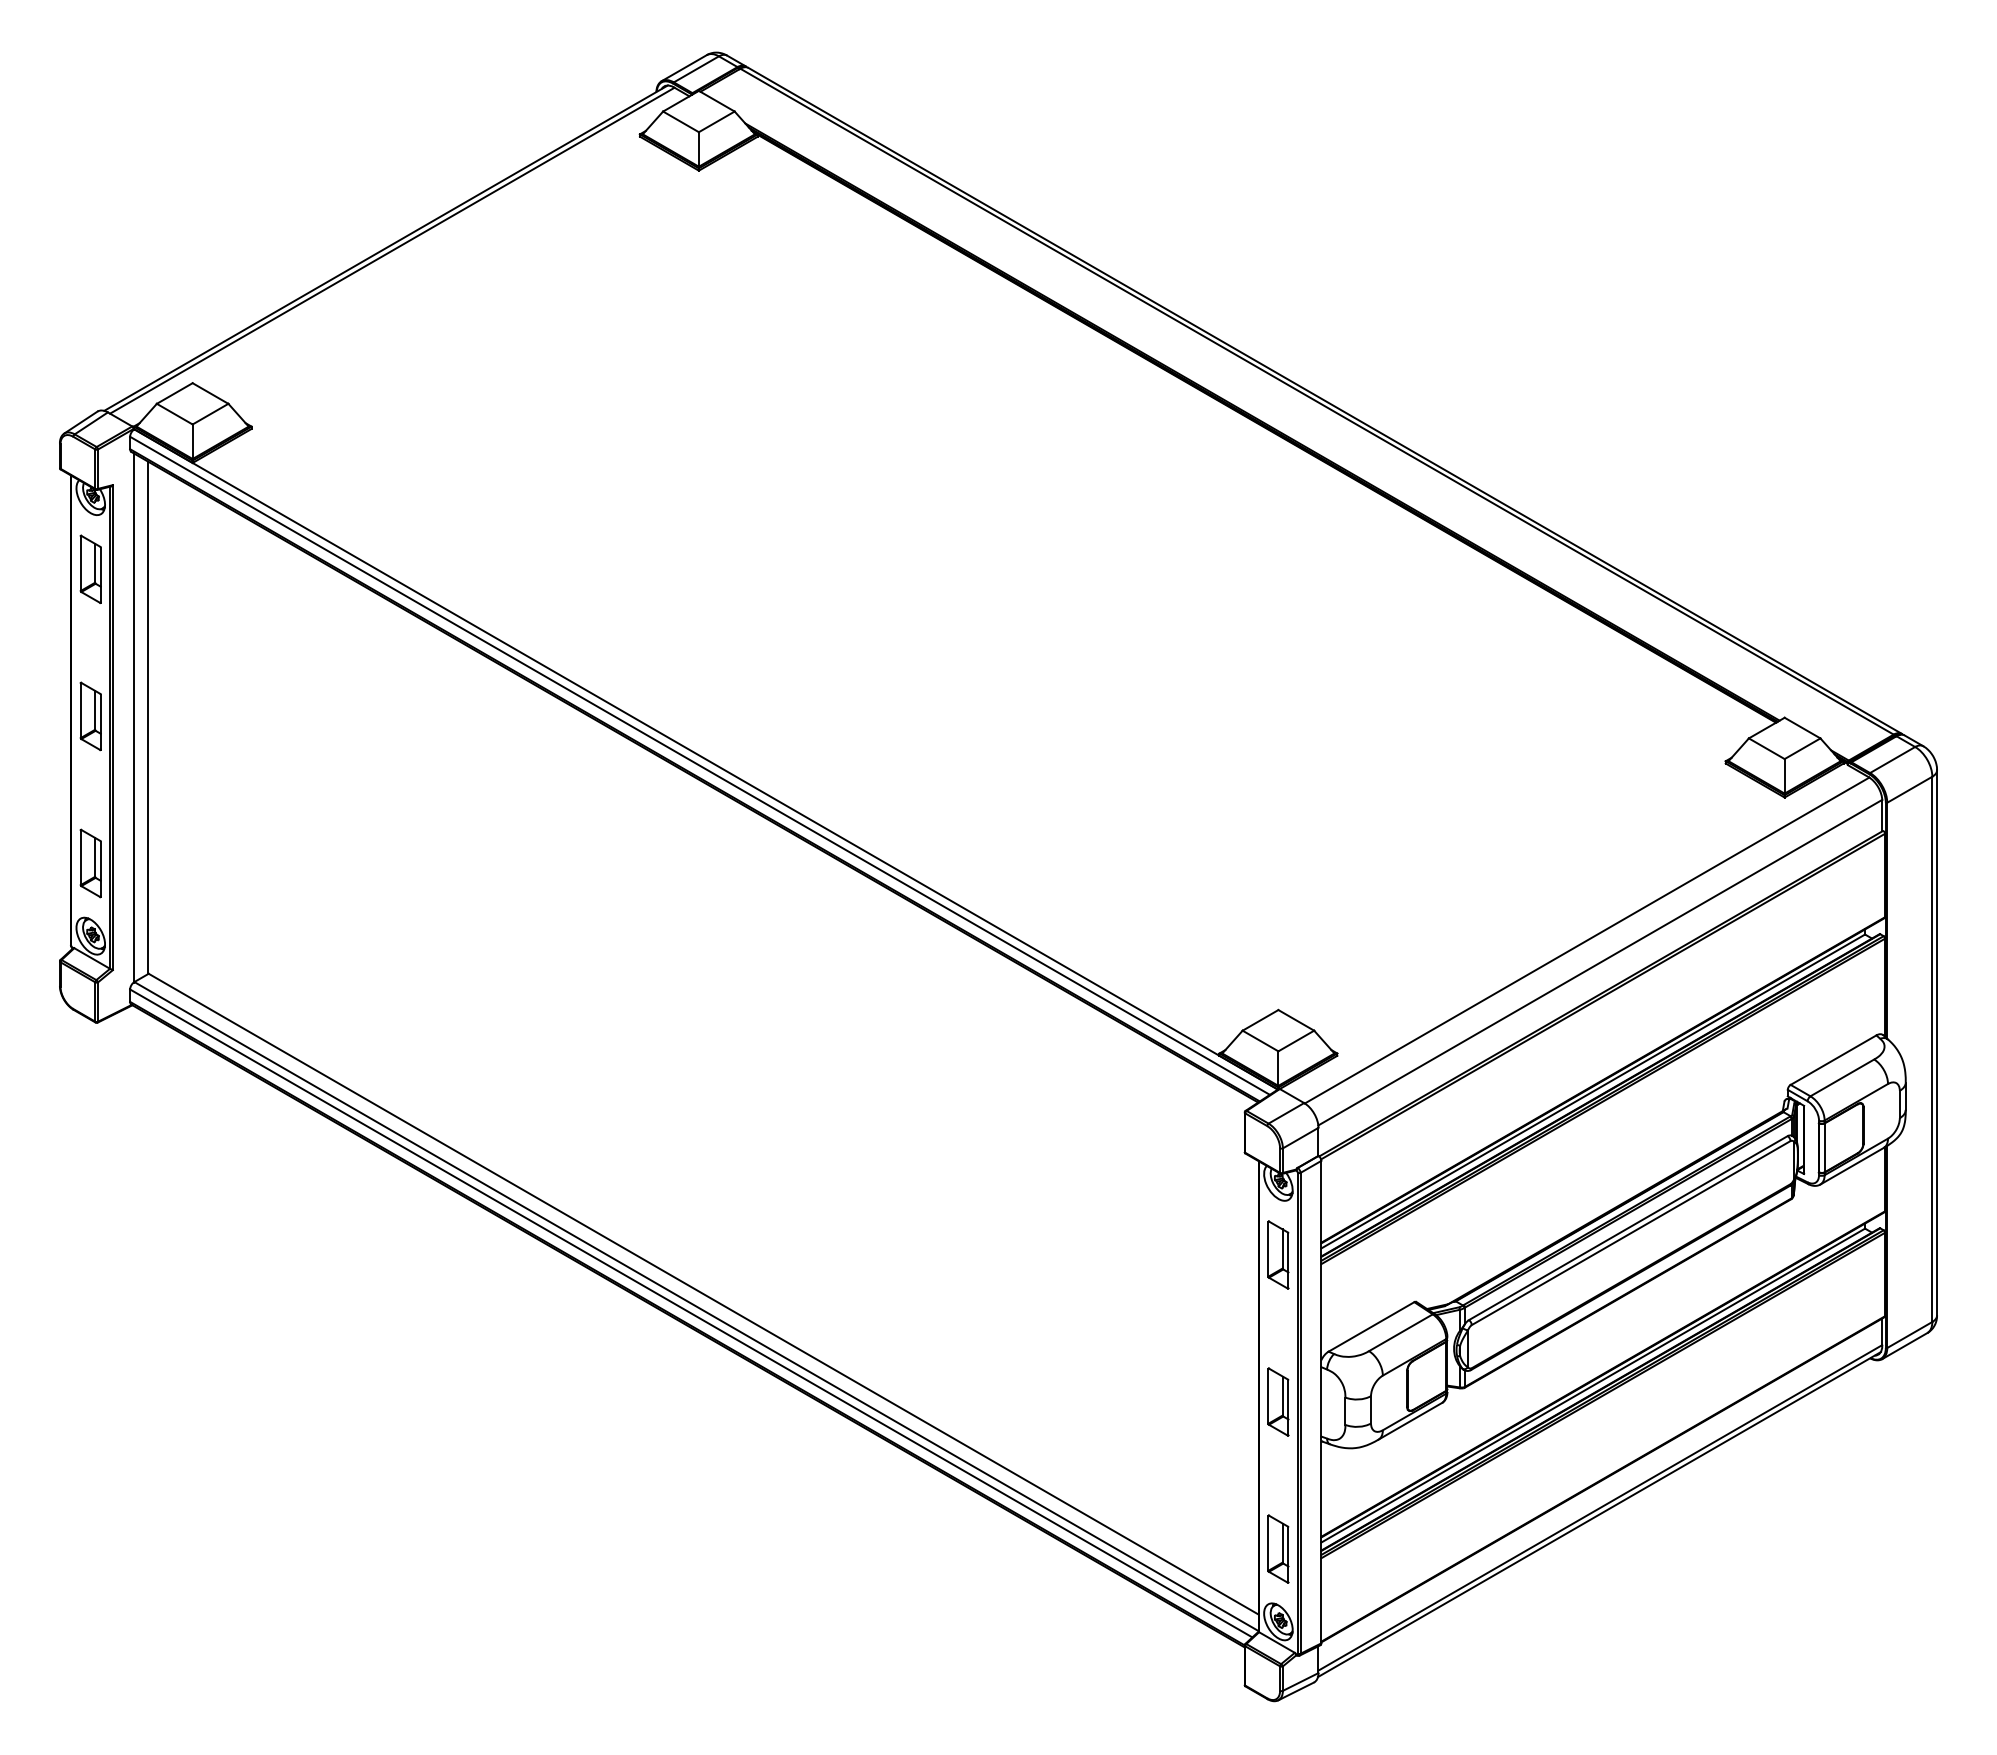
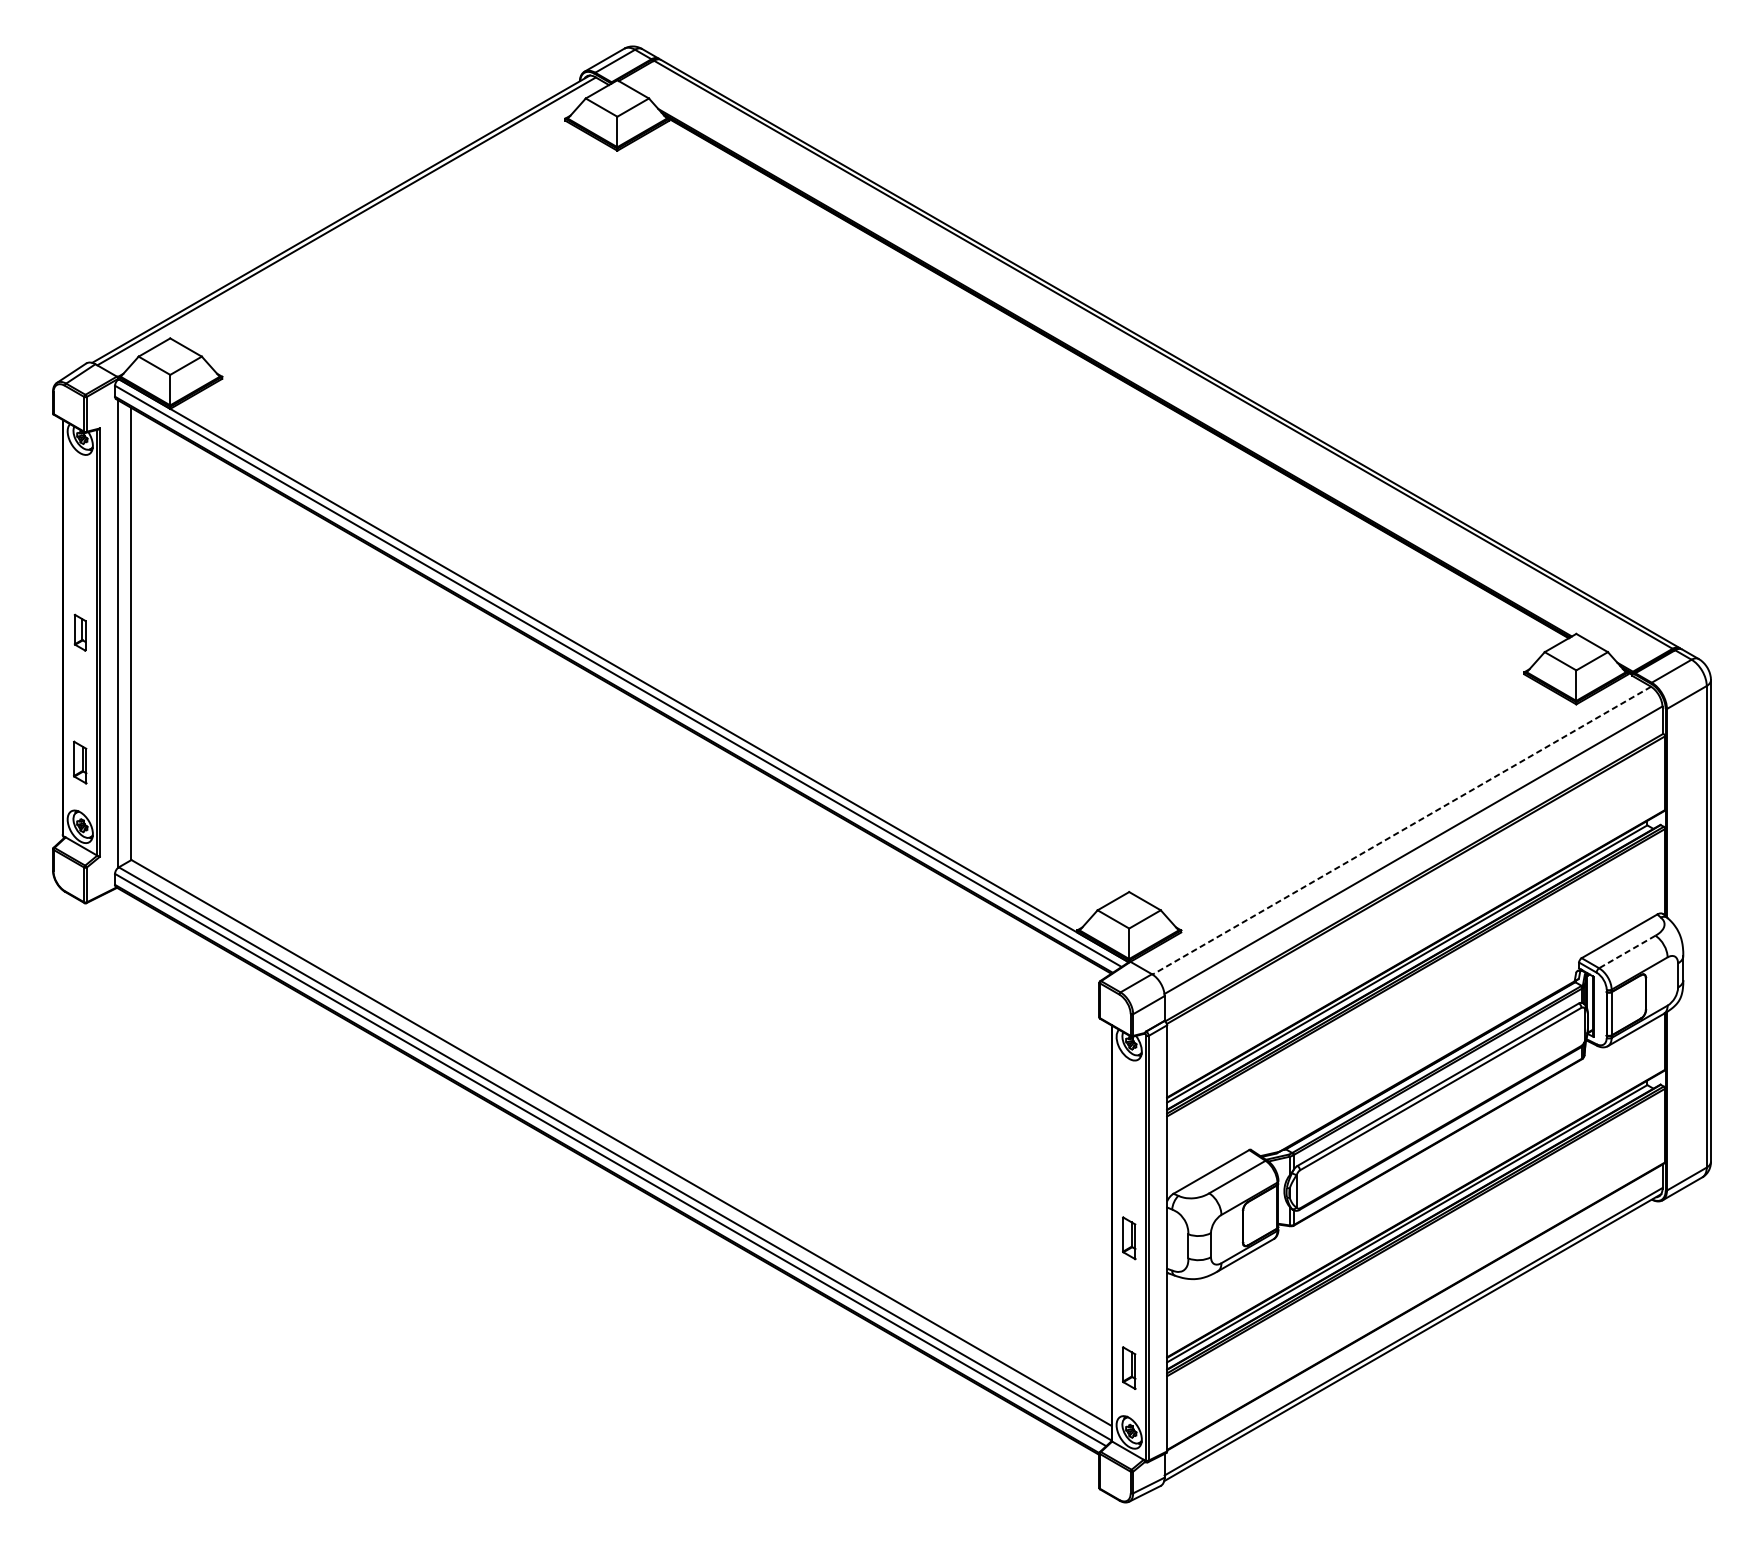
part: (90, 568) -> (80, 502), removed
part: (90, 716) -> (80, 632), size x0.6
part: (90, 863) -> (80, 762), size x0.7
line: (1587, 940) -> (1402, 830), solid -> dashed
line: (1842, 1077) -> (1627, 951), solid -> dashed
part: (1278, 1254) -> (1129, 1107), removed
part: (1278, 1401) -> (1129, 1237), size x0.7
part: (1278, 1548) -> (1129, 1367), size x0.7

